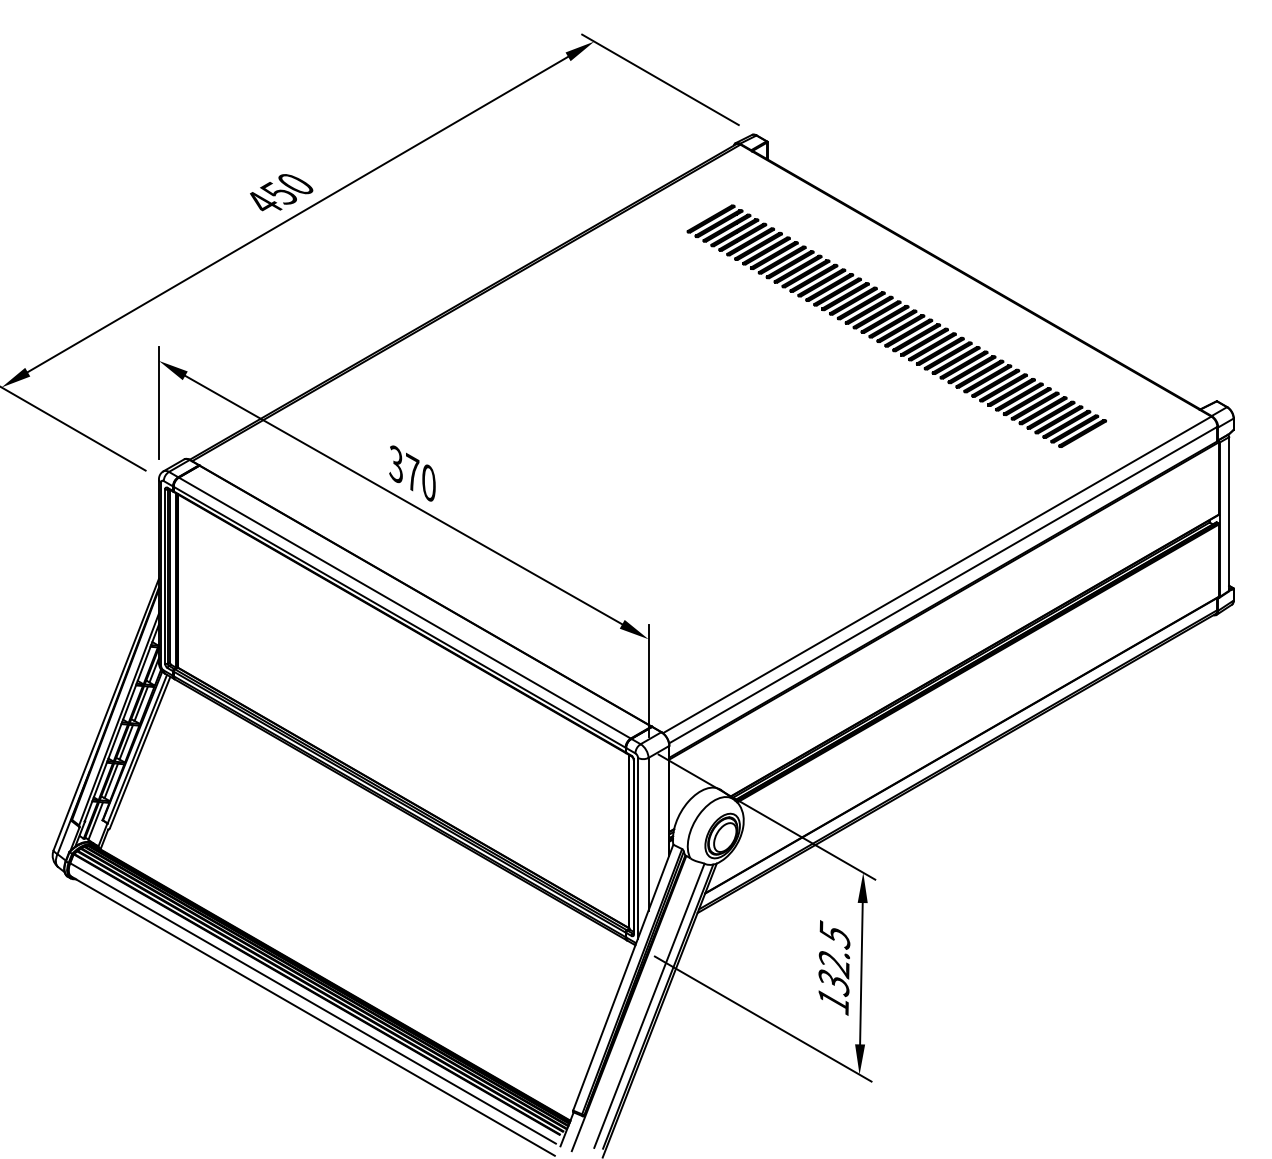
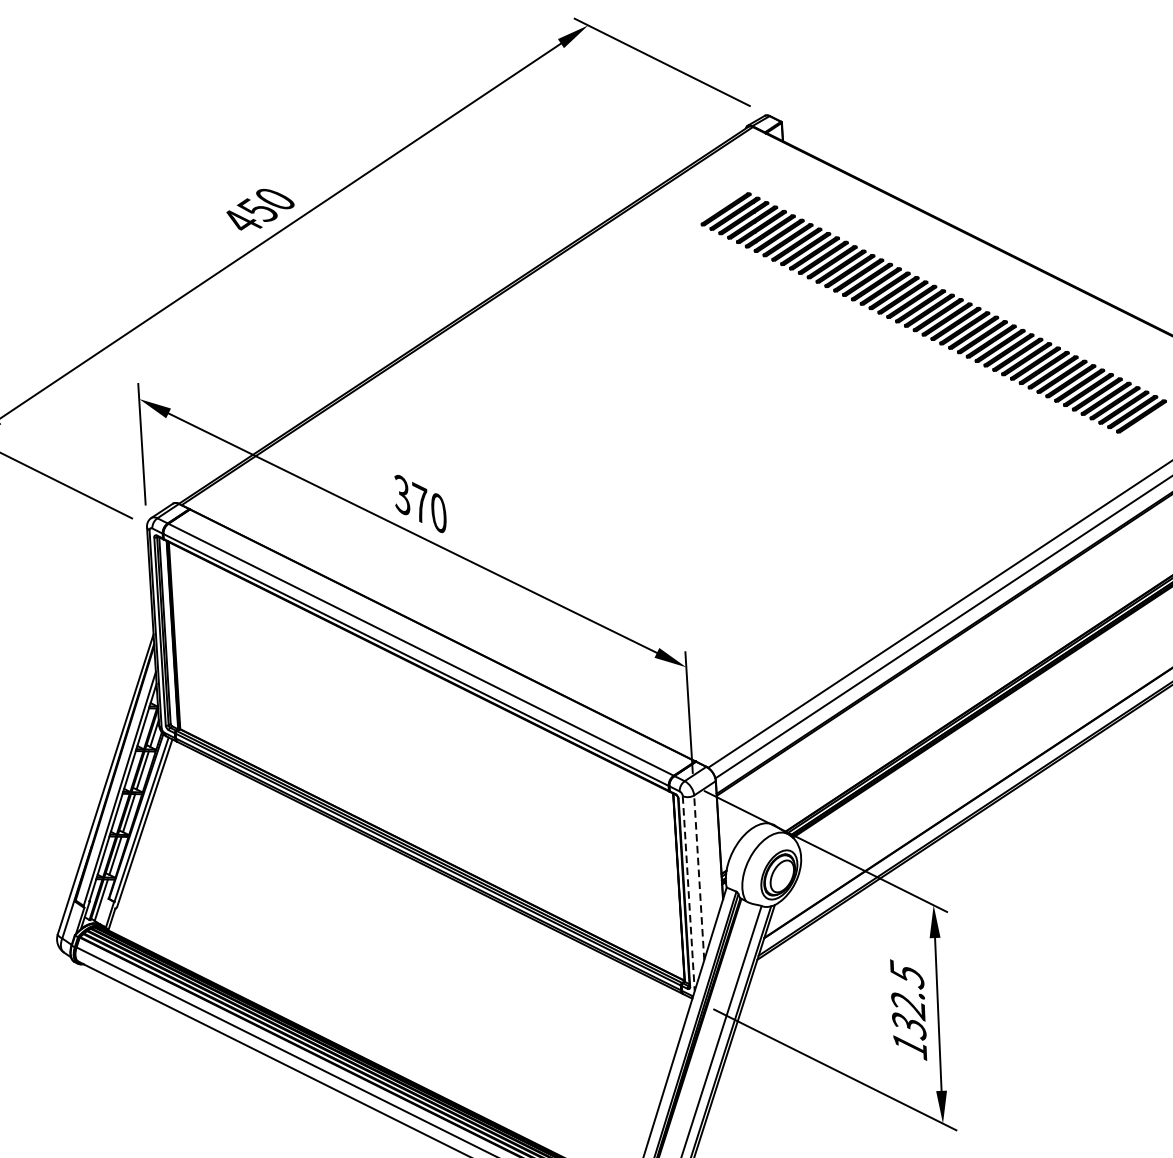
line: (648, 833) -> (699, 877), solid -> dashed
line: (638, 848) -> (689, 893), solid -> dashed

